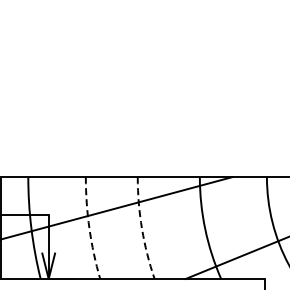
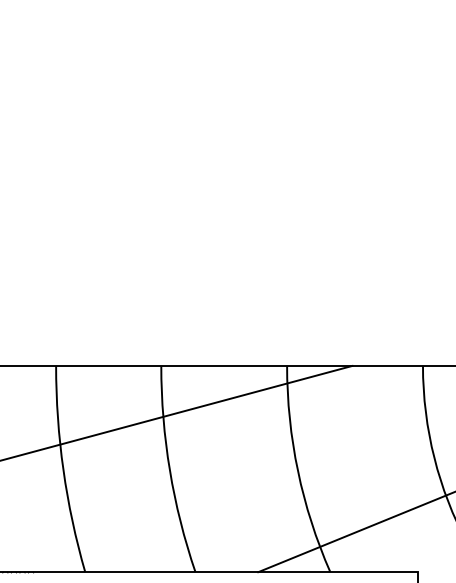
arc: (89, 228) -> (63, 469), dashed -> solid
arc: (142, 228) -> (170, 469), dashed -> solid

